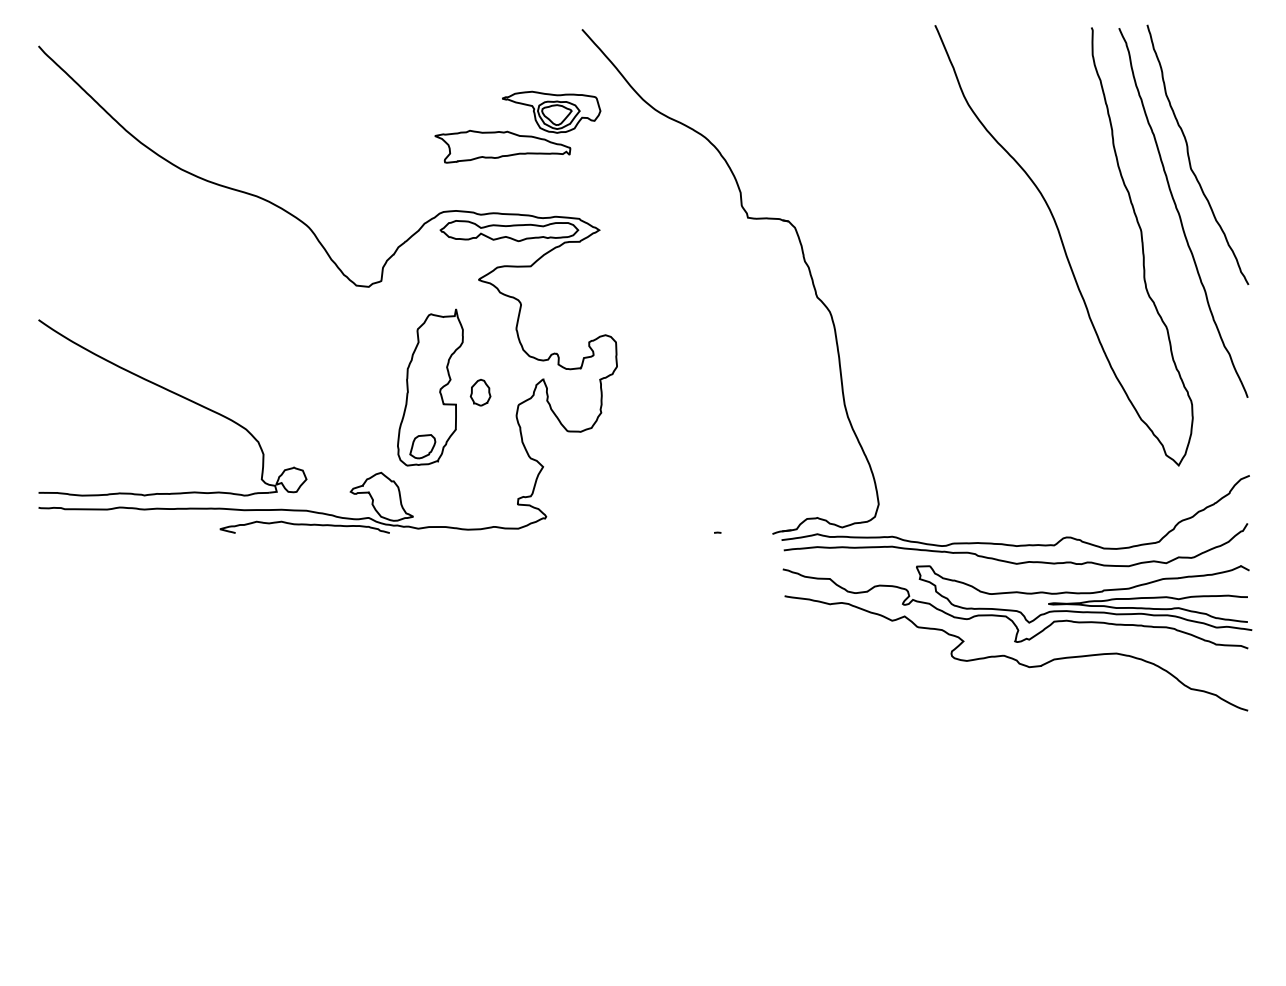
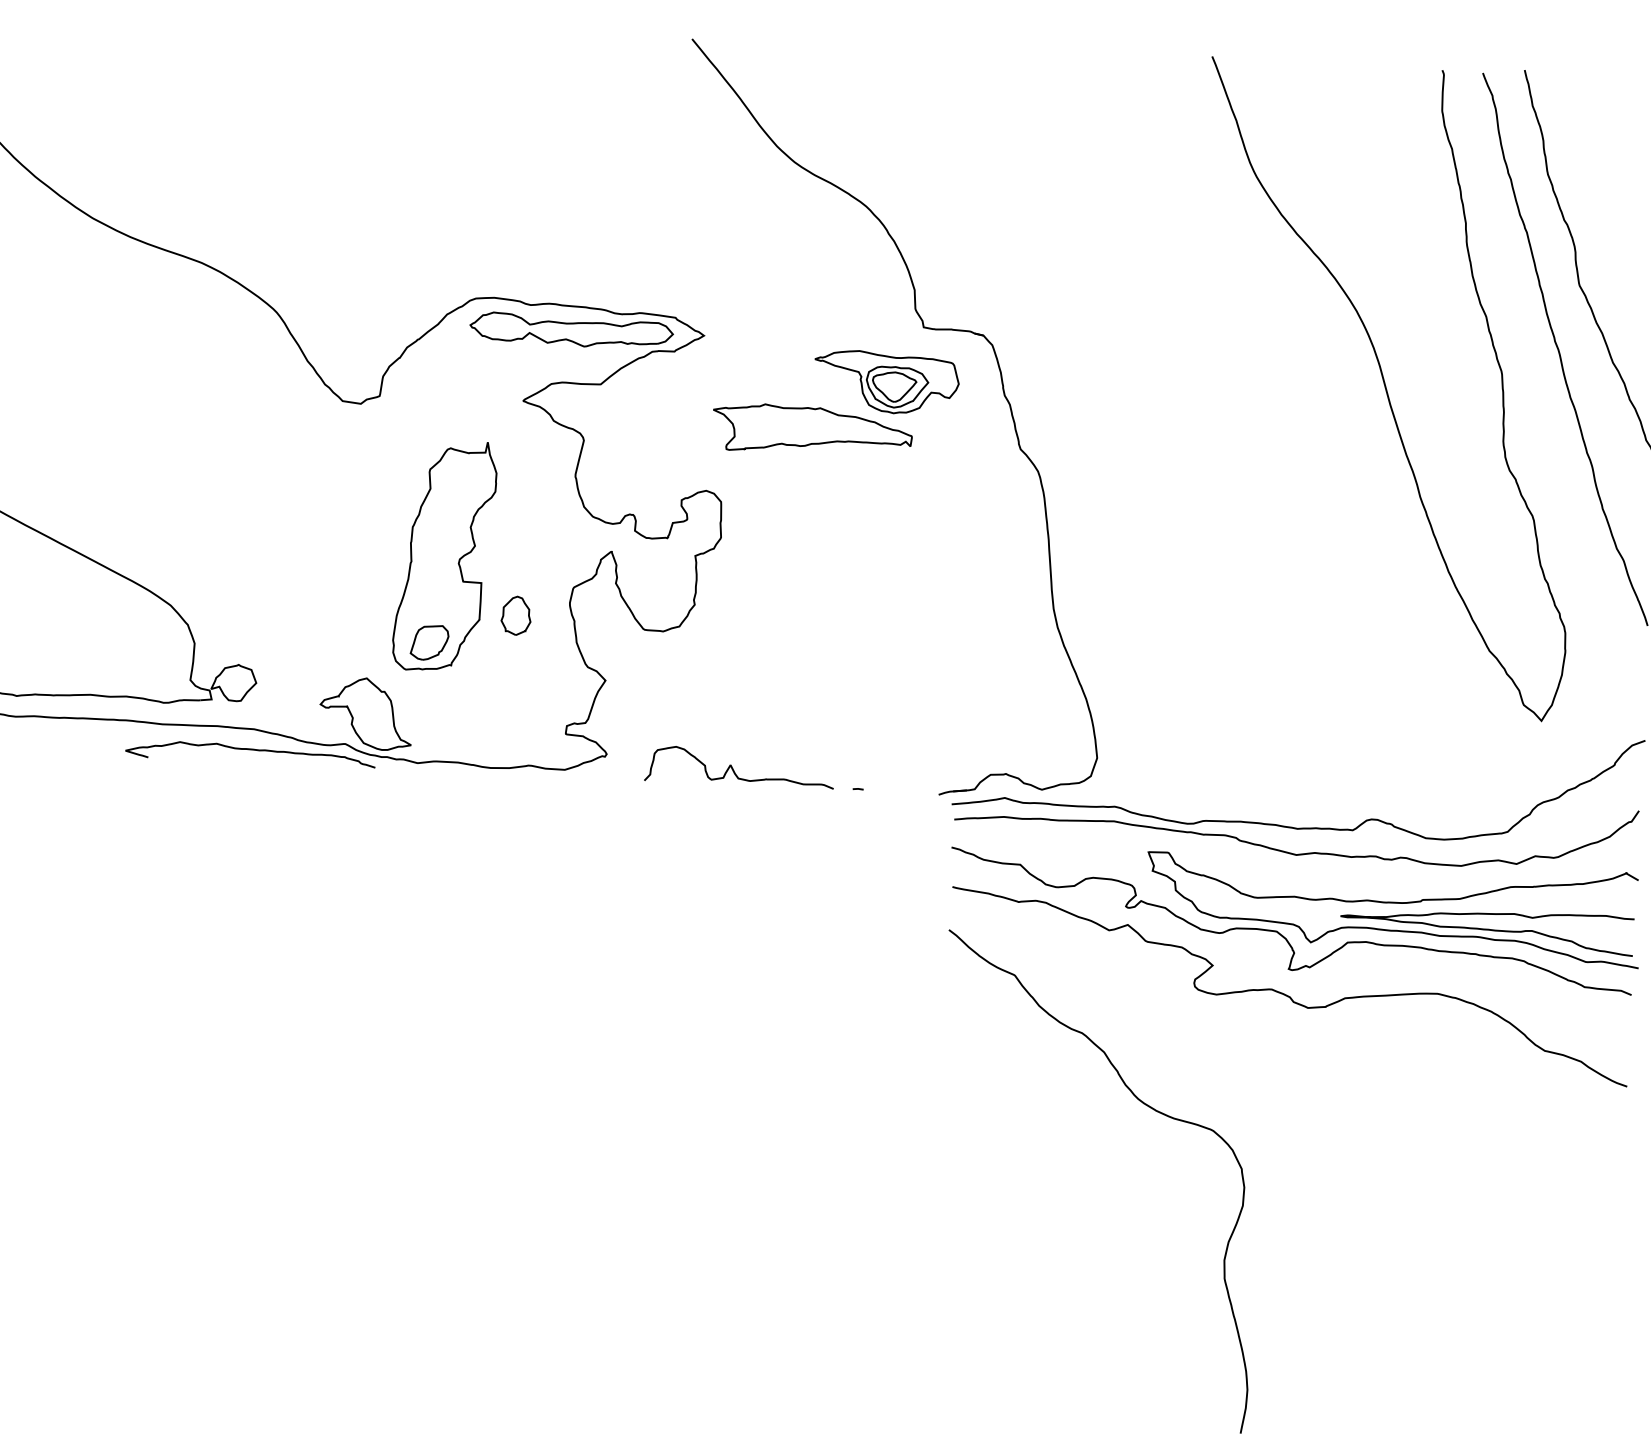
part: (516, 133) -> (833, 411), moved
part: (480, 392) -> (516, 615), moved
curve: (633, 523) -> (734, 769), added
curve: (921, 738) -> (1144, 1105), added

